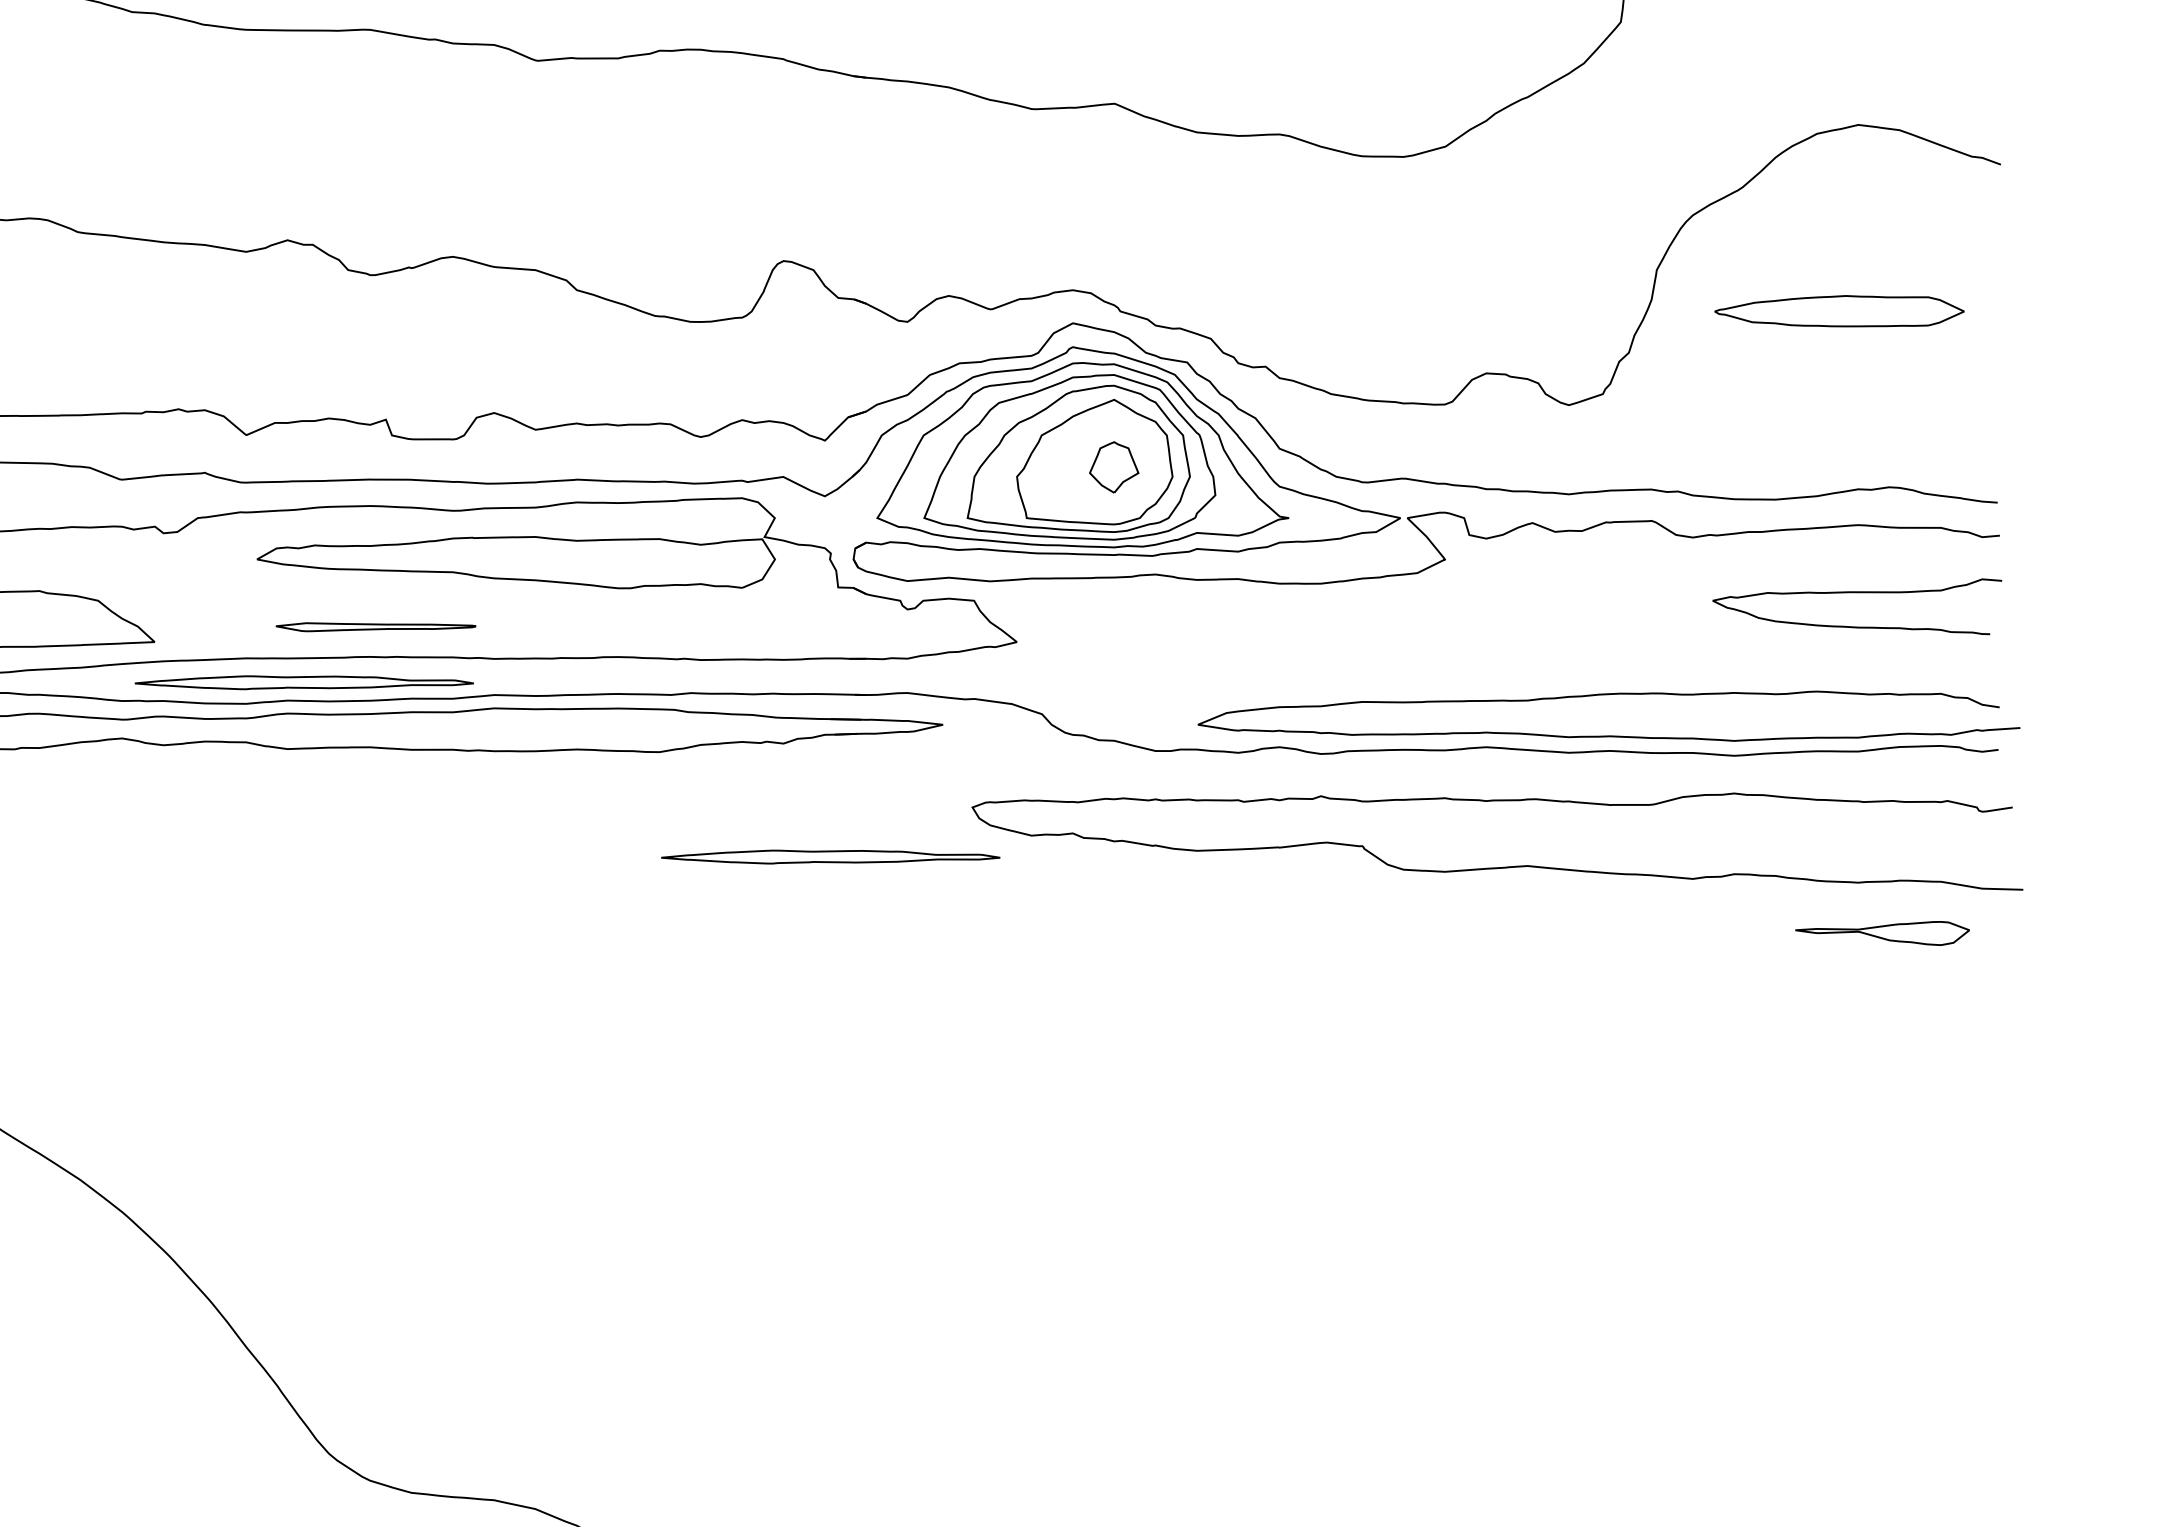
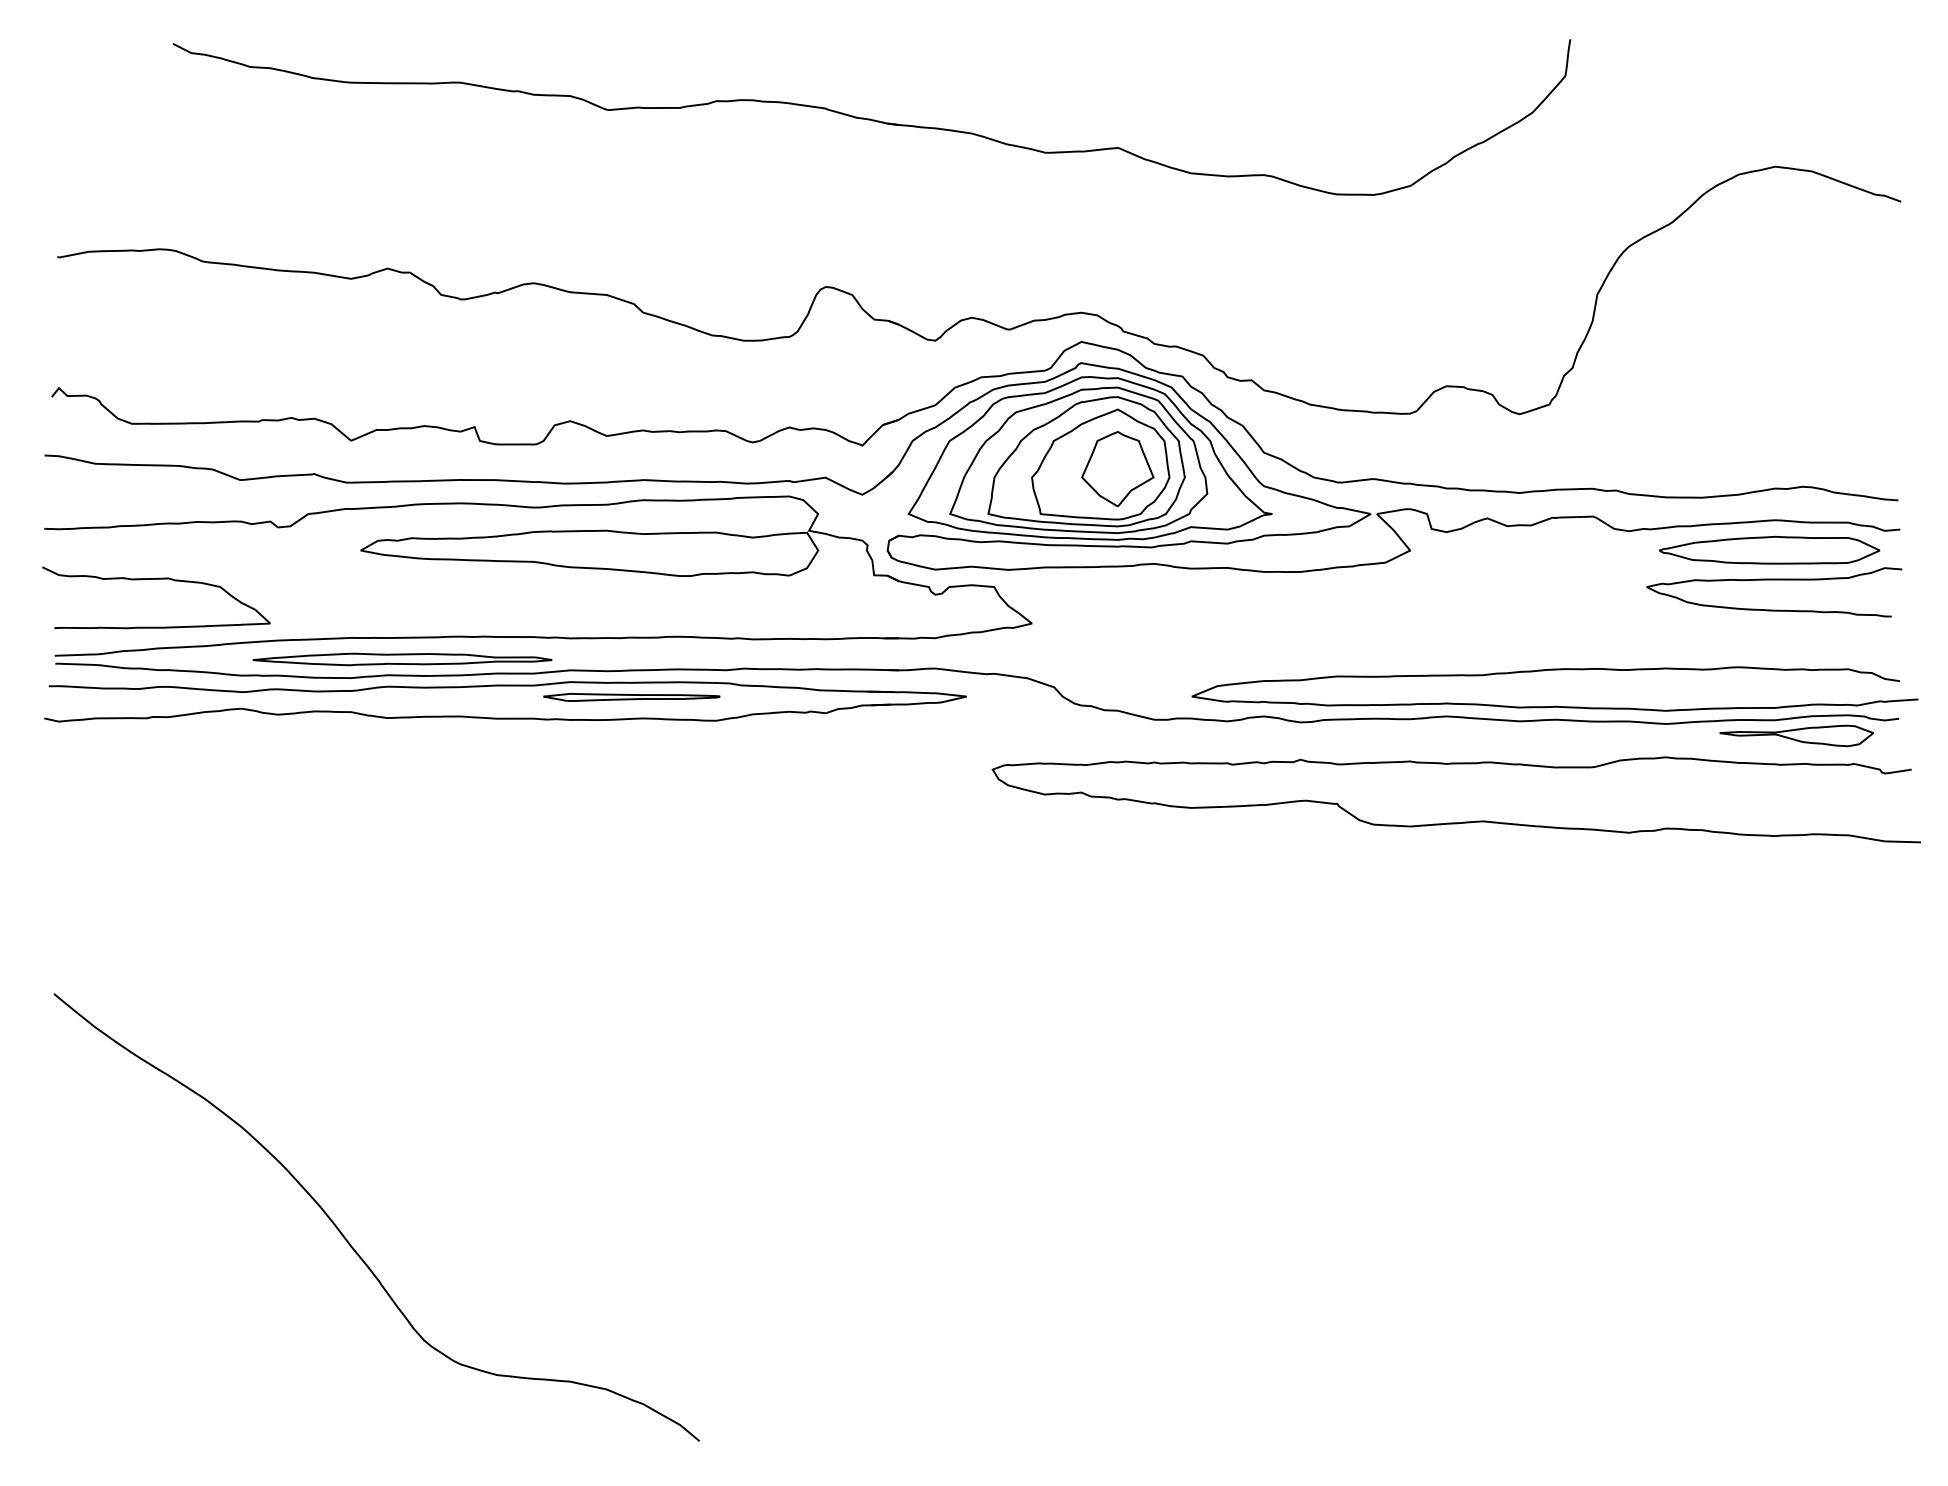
part: (1839, 310) -> (1769, 549), moved
part: (1113, 467) -> (1117, 469), size x1.67
part: (375, 627) -> (631, 697), moved
part: (830, 857) -> (867, 813), removed
part: (1882, 932) -> (1796, 735), moved

